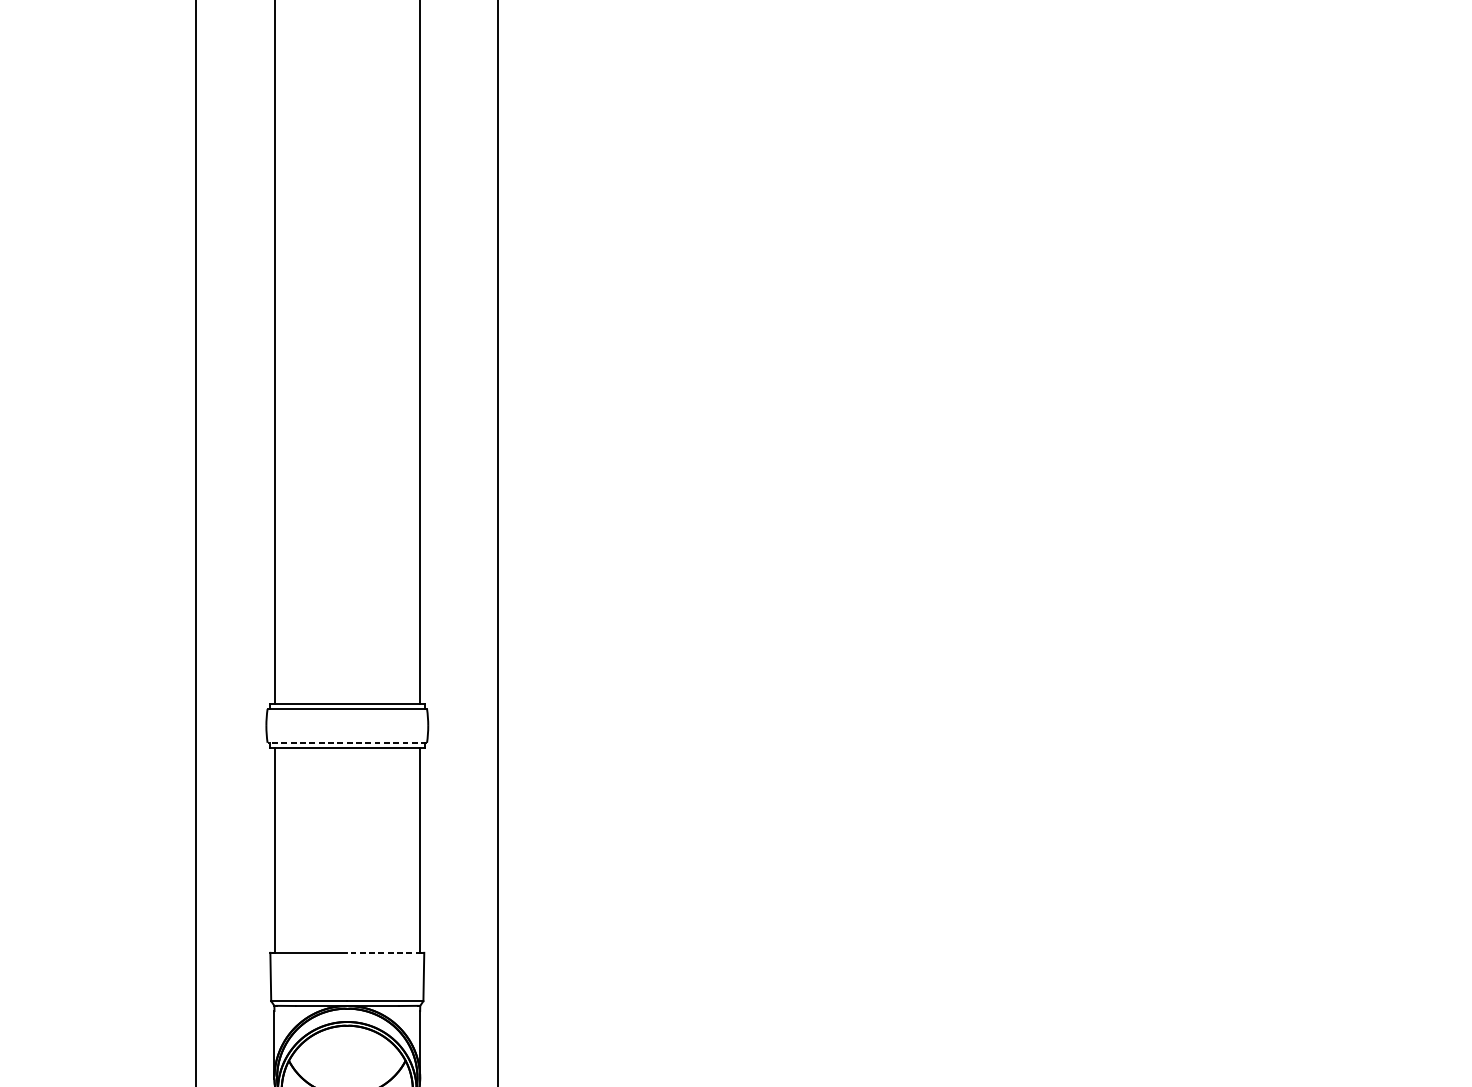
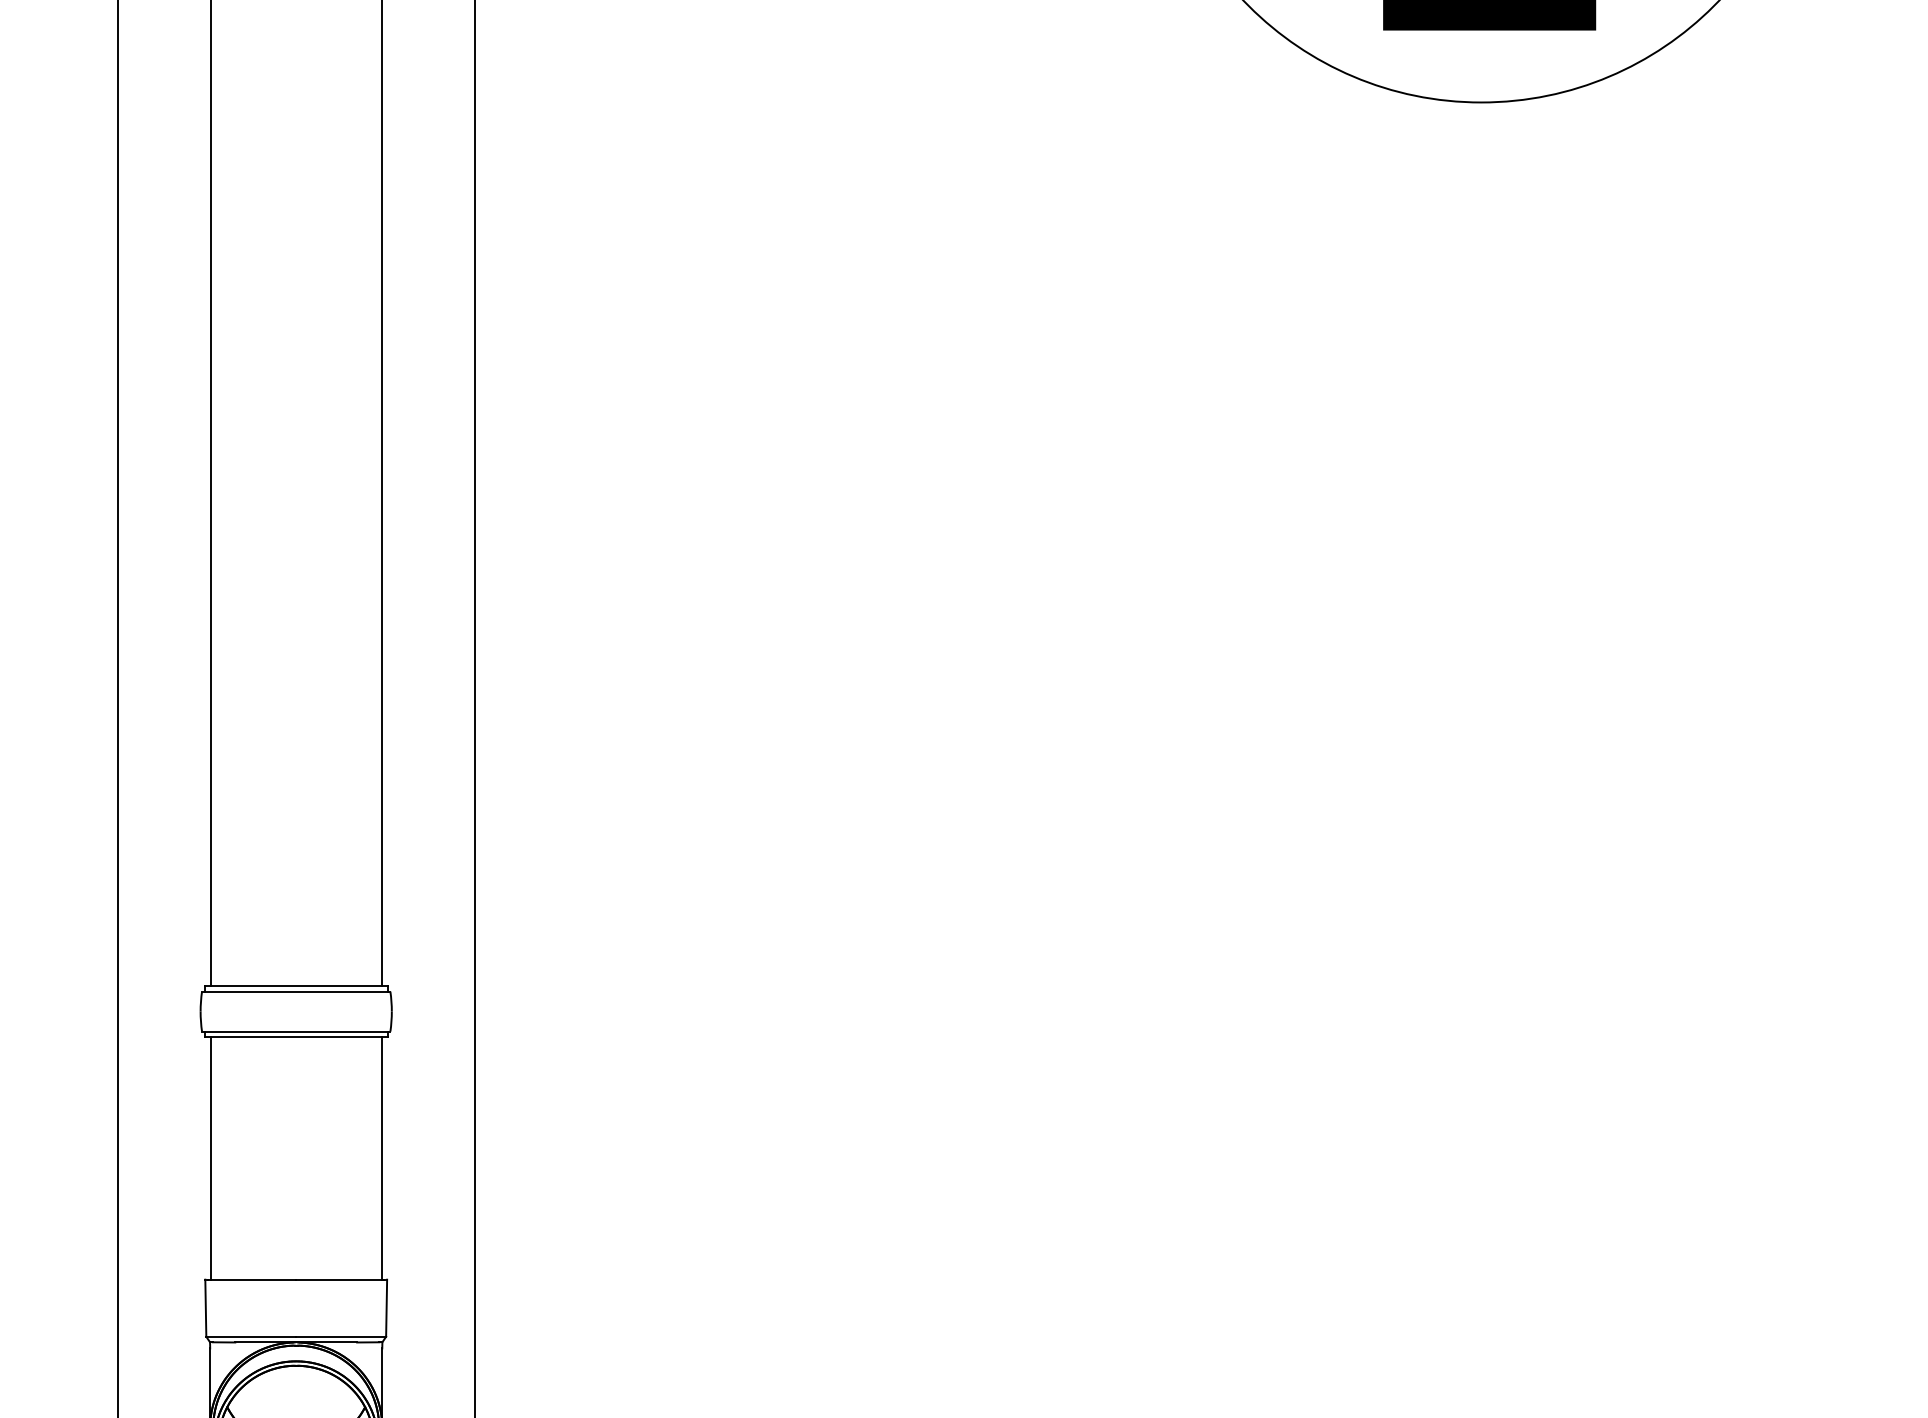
line: (346, 742) -> (295, 1031), dashed -> solid
line: (384, 952) -> (340, 1279), dashed -> solid

